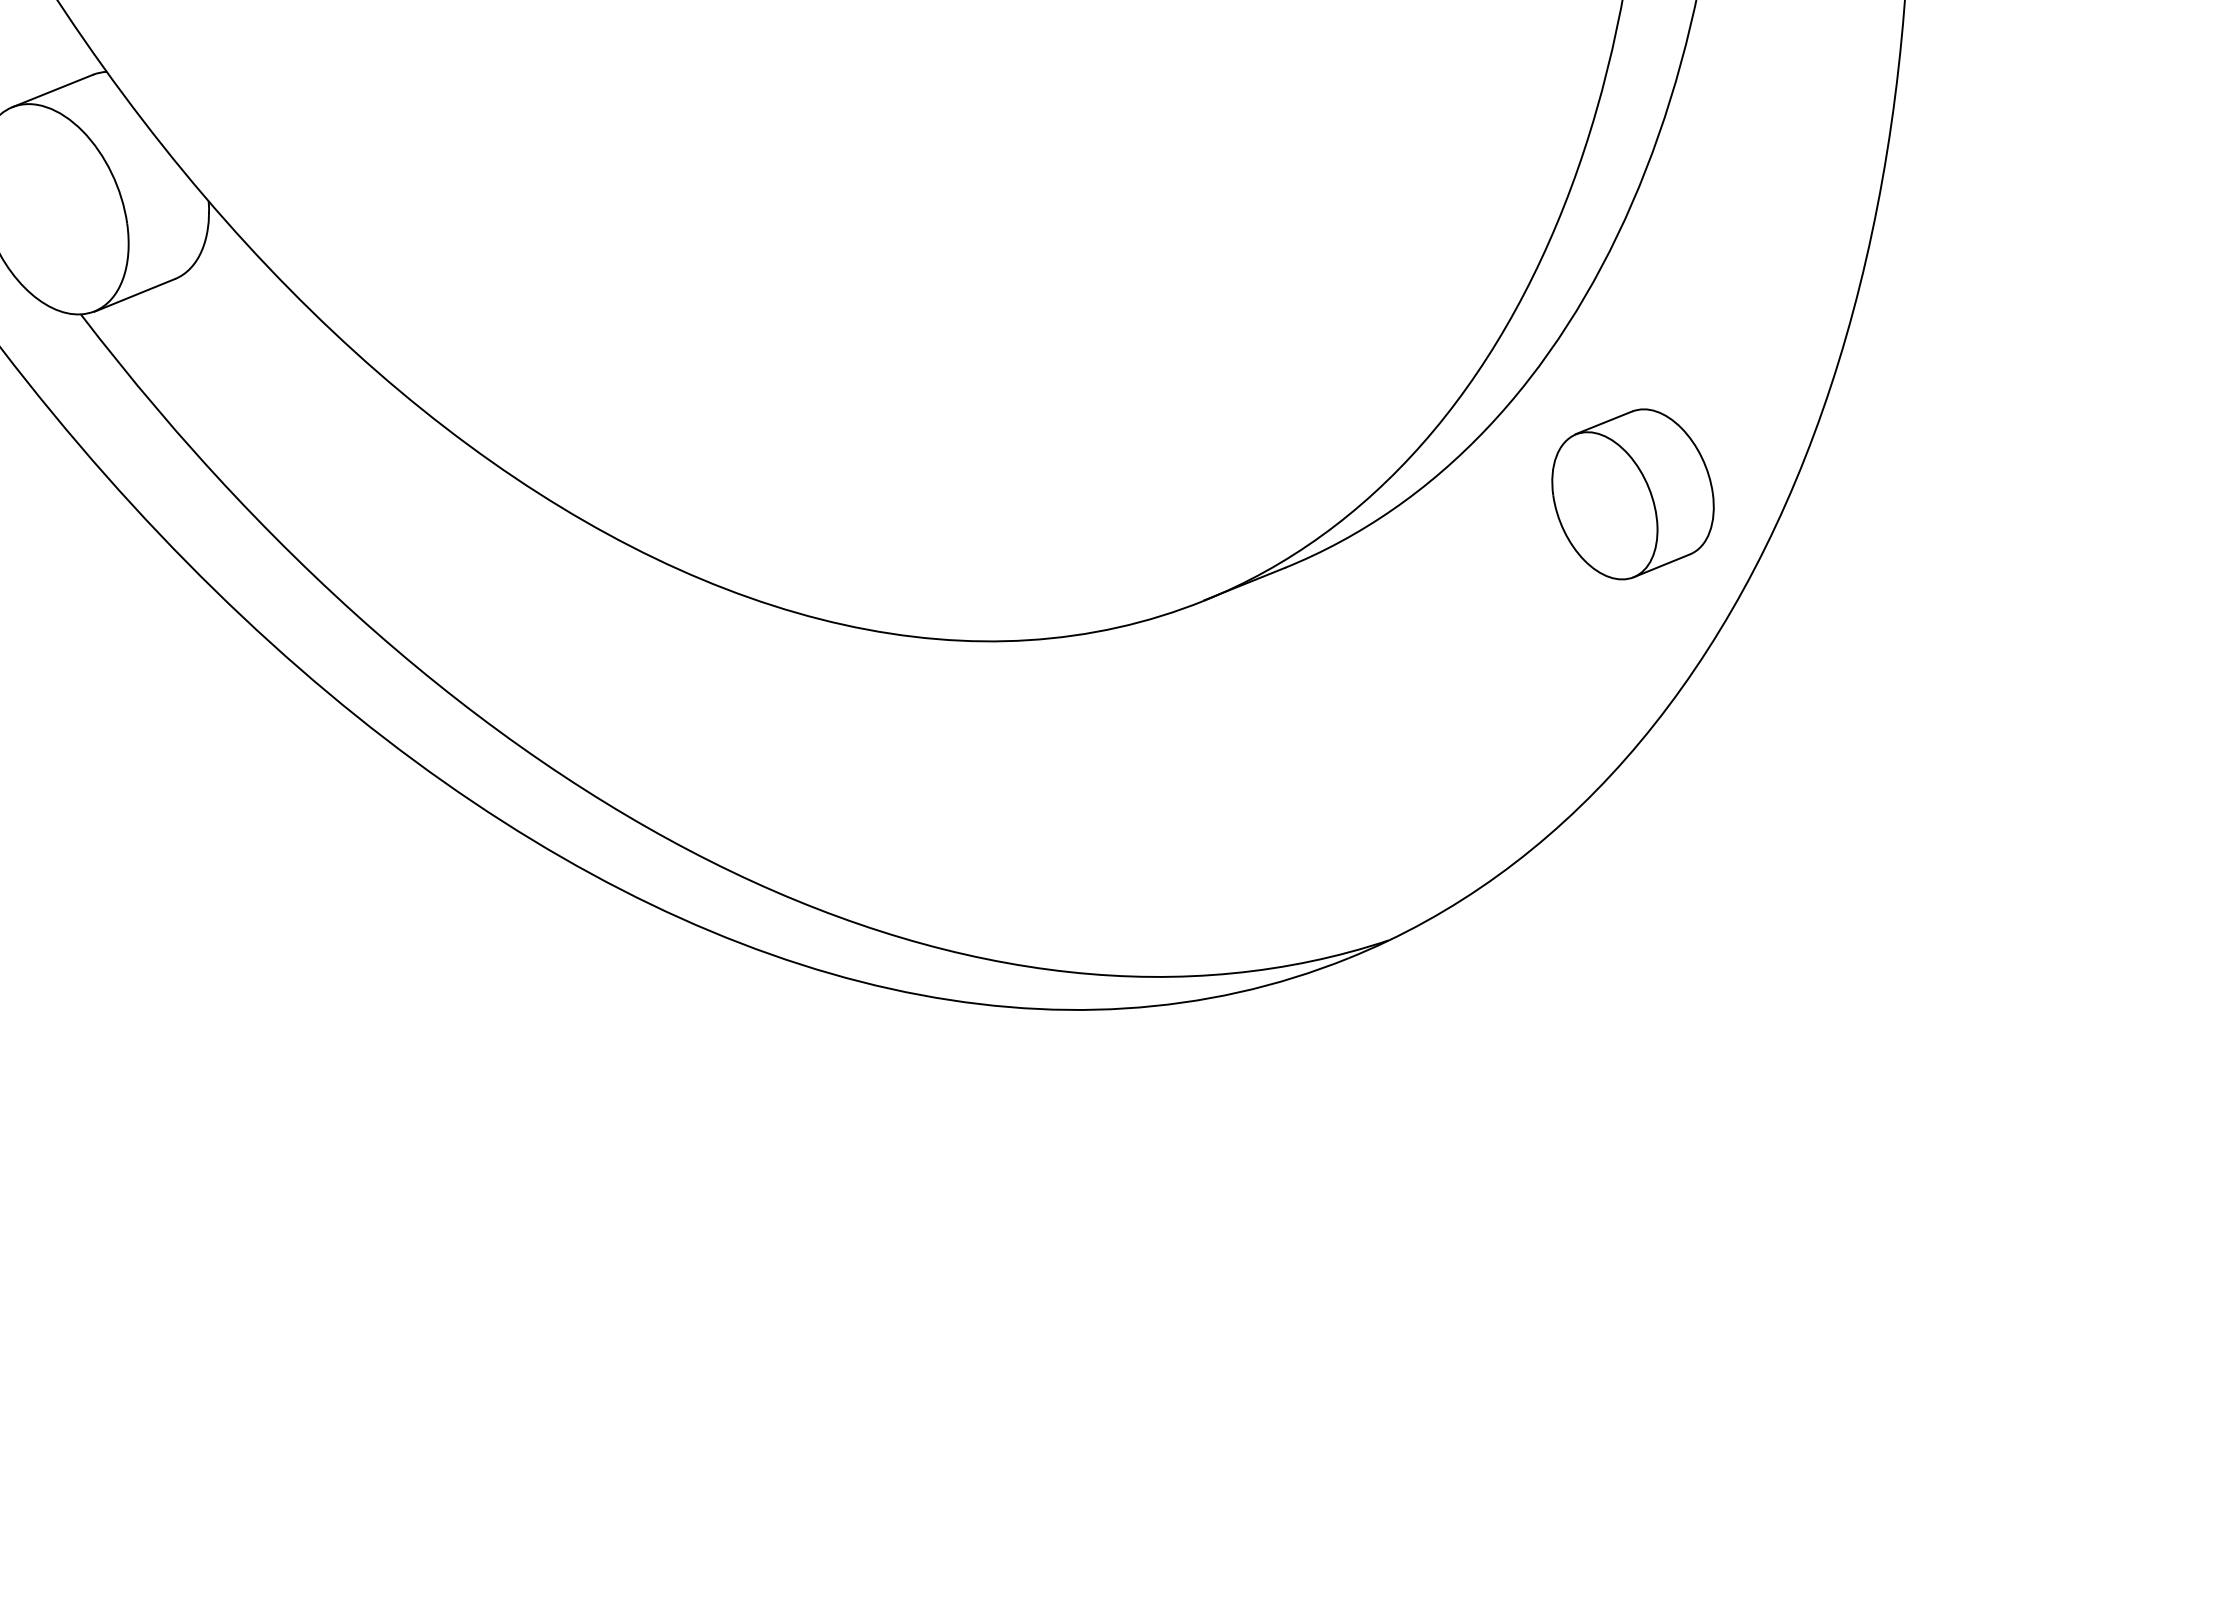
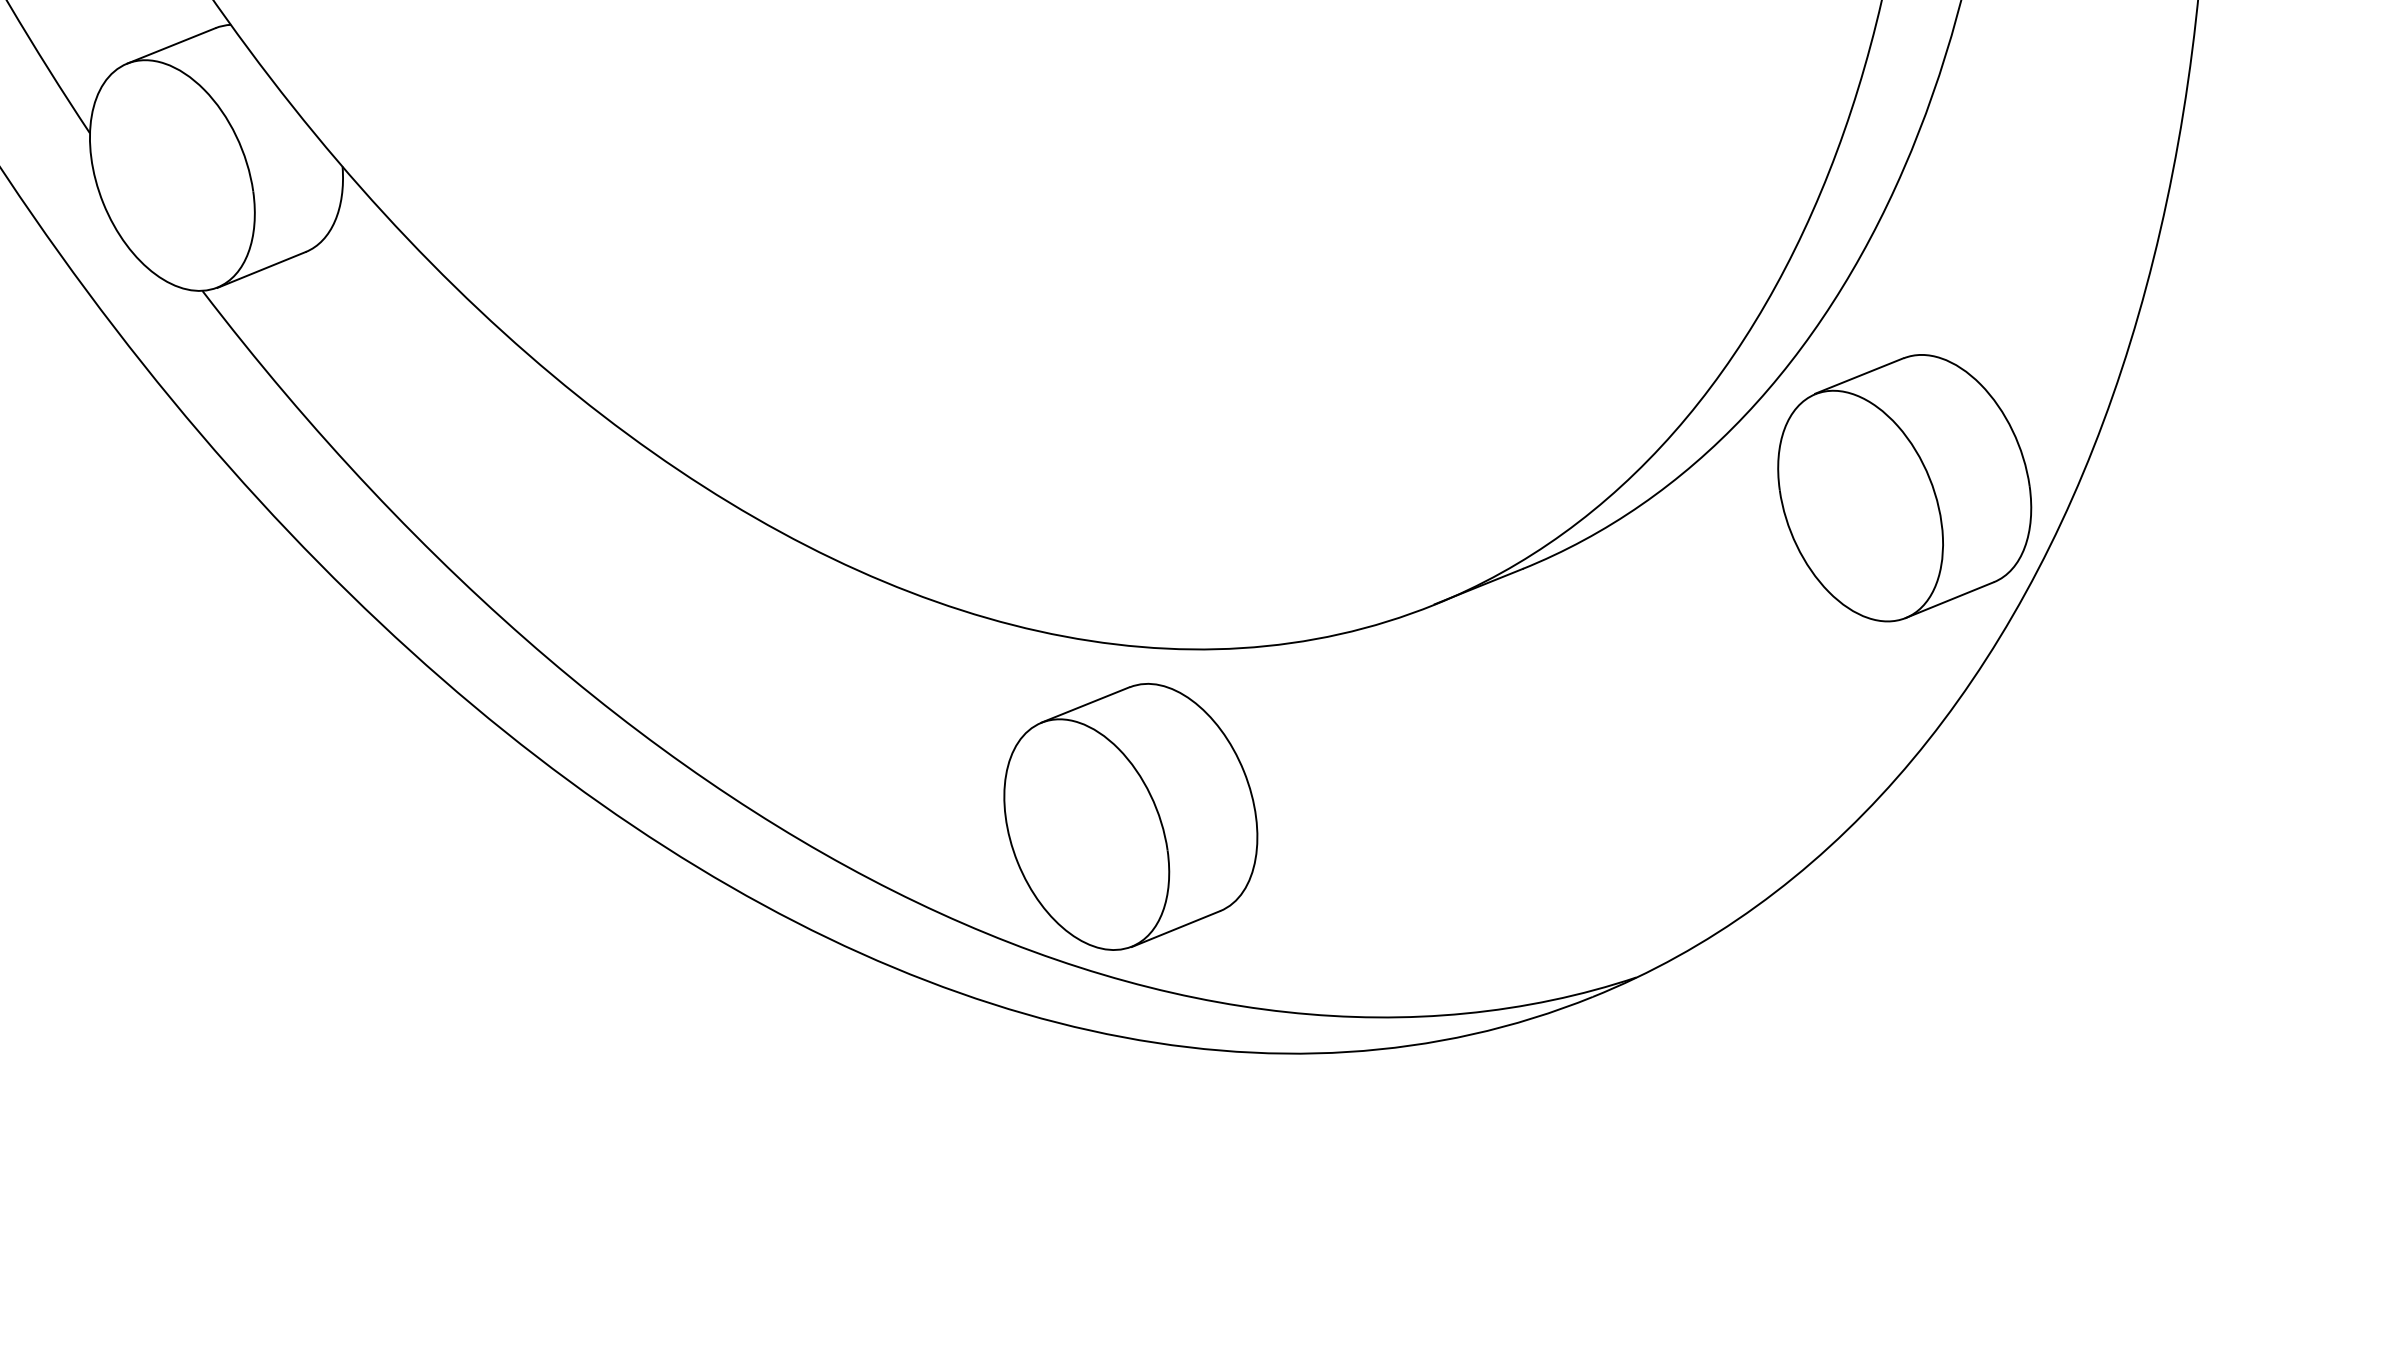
part: (1632, 494) -> (1904, 488), size x1.43
part: (927, 793) -> (1130, 816), added

